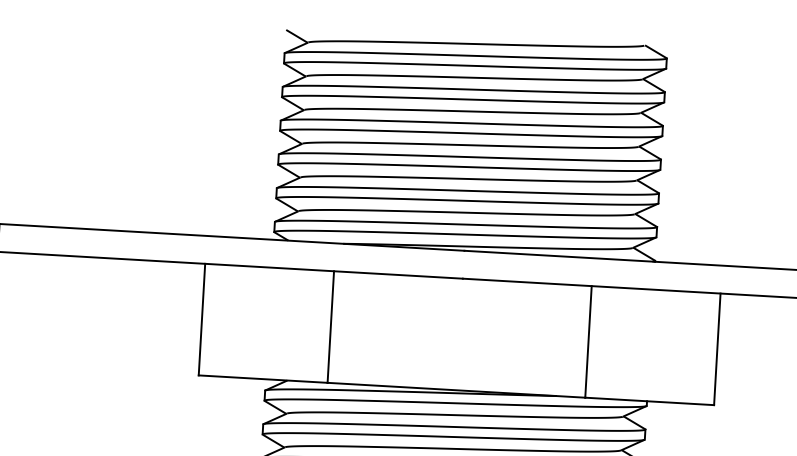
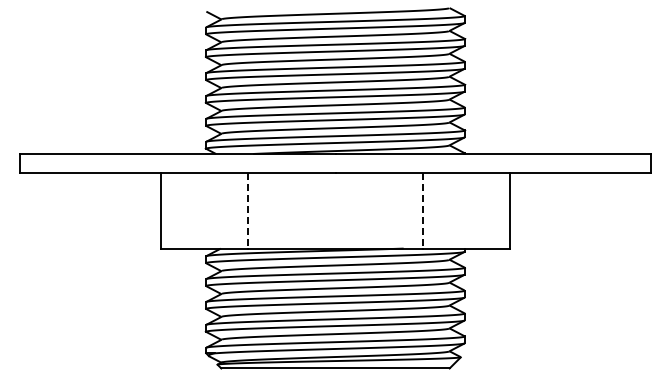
line: (331, 326) -> (248, 210), solid -> dashed
line: (587, 341) -> (422, 210), solid -> dashed

